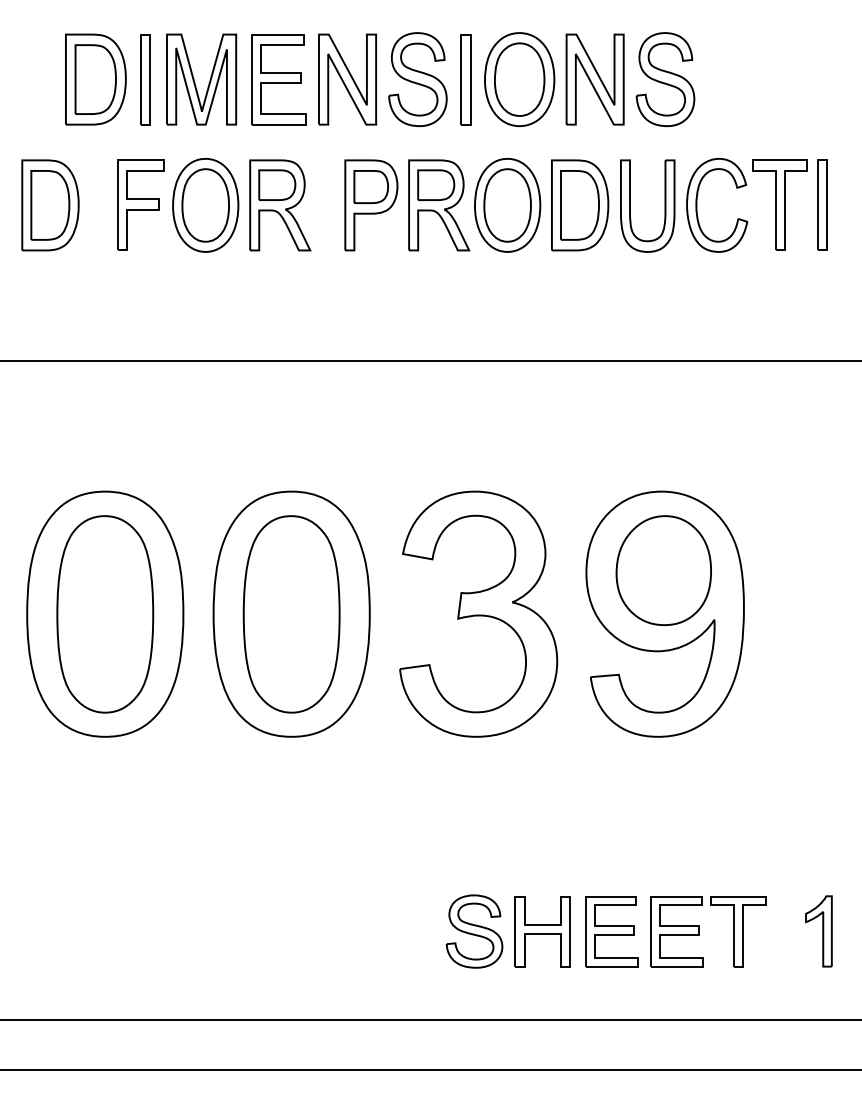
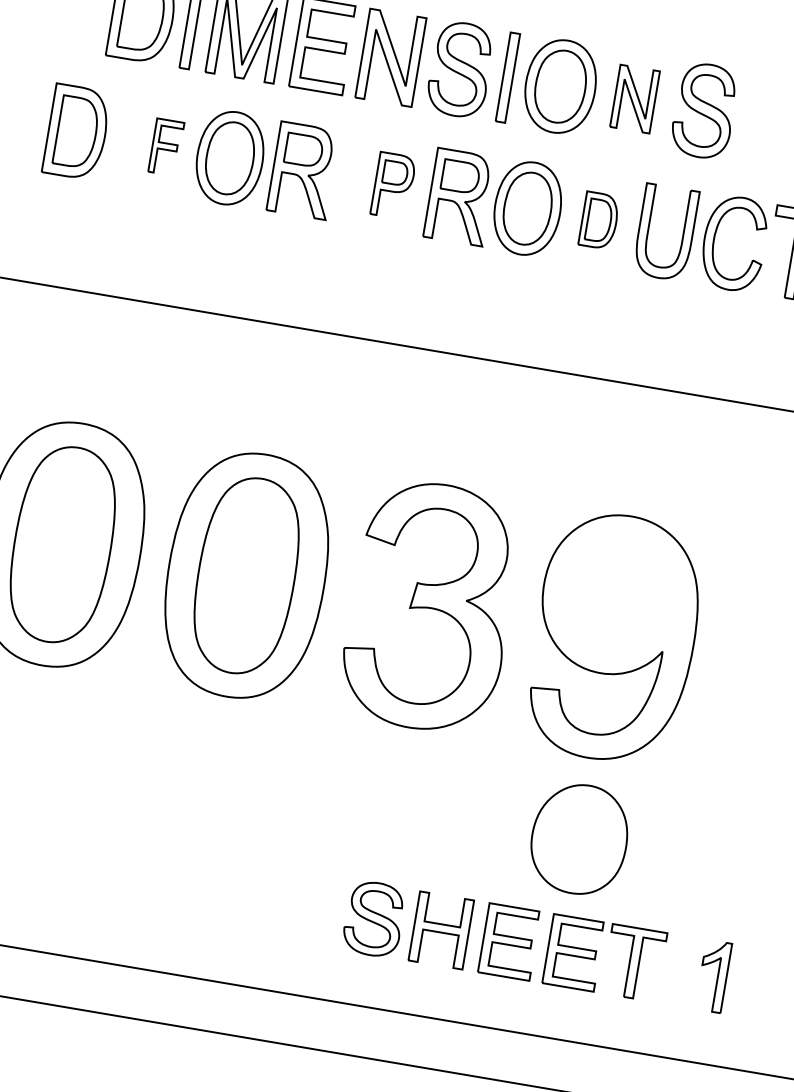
part: (594, 79) -> (634, 98), size x0.7
part: (140, 204) -> (165, 146), size x0.6
part: (371, 205) -> (393, 186), size x0.7
part: (580, 205) -> (599, 220), size x0.6
part: (663, 570) -> (579, 839), moved

